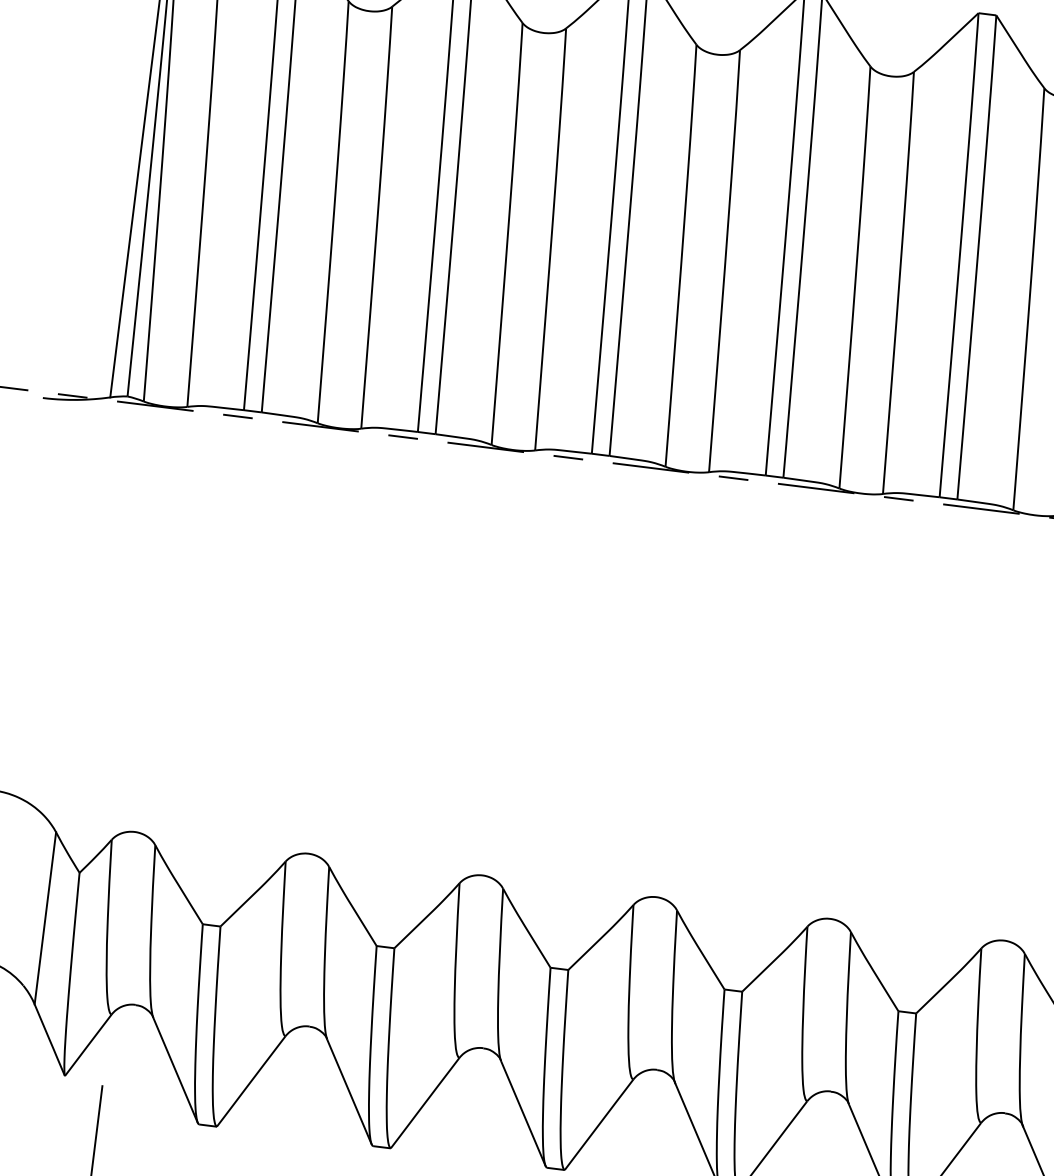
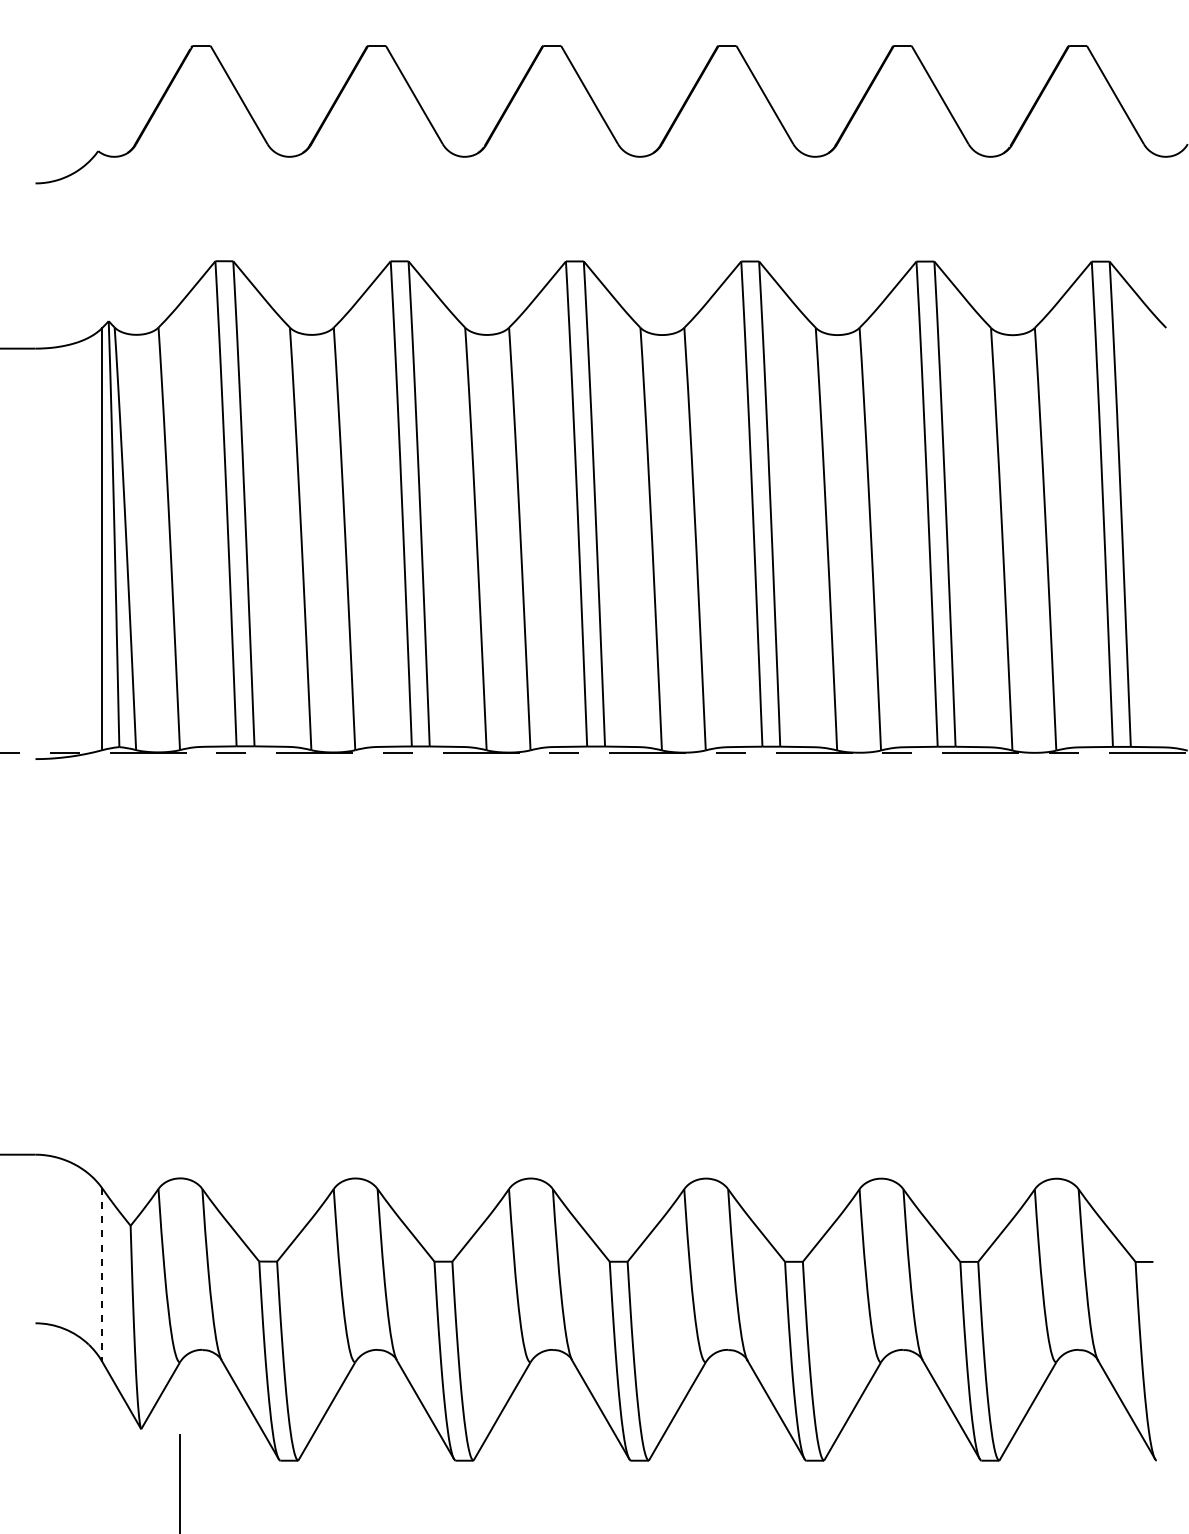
line: (45, 918) -> (102, 1275), solid -> dashed

